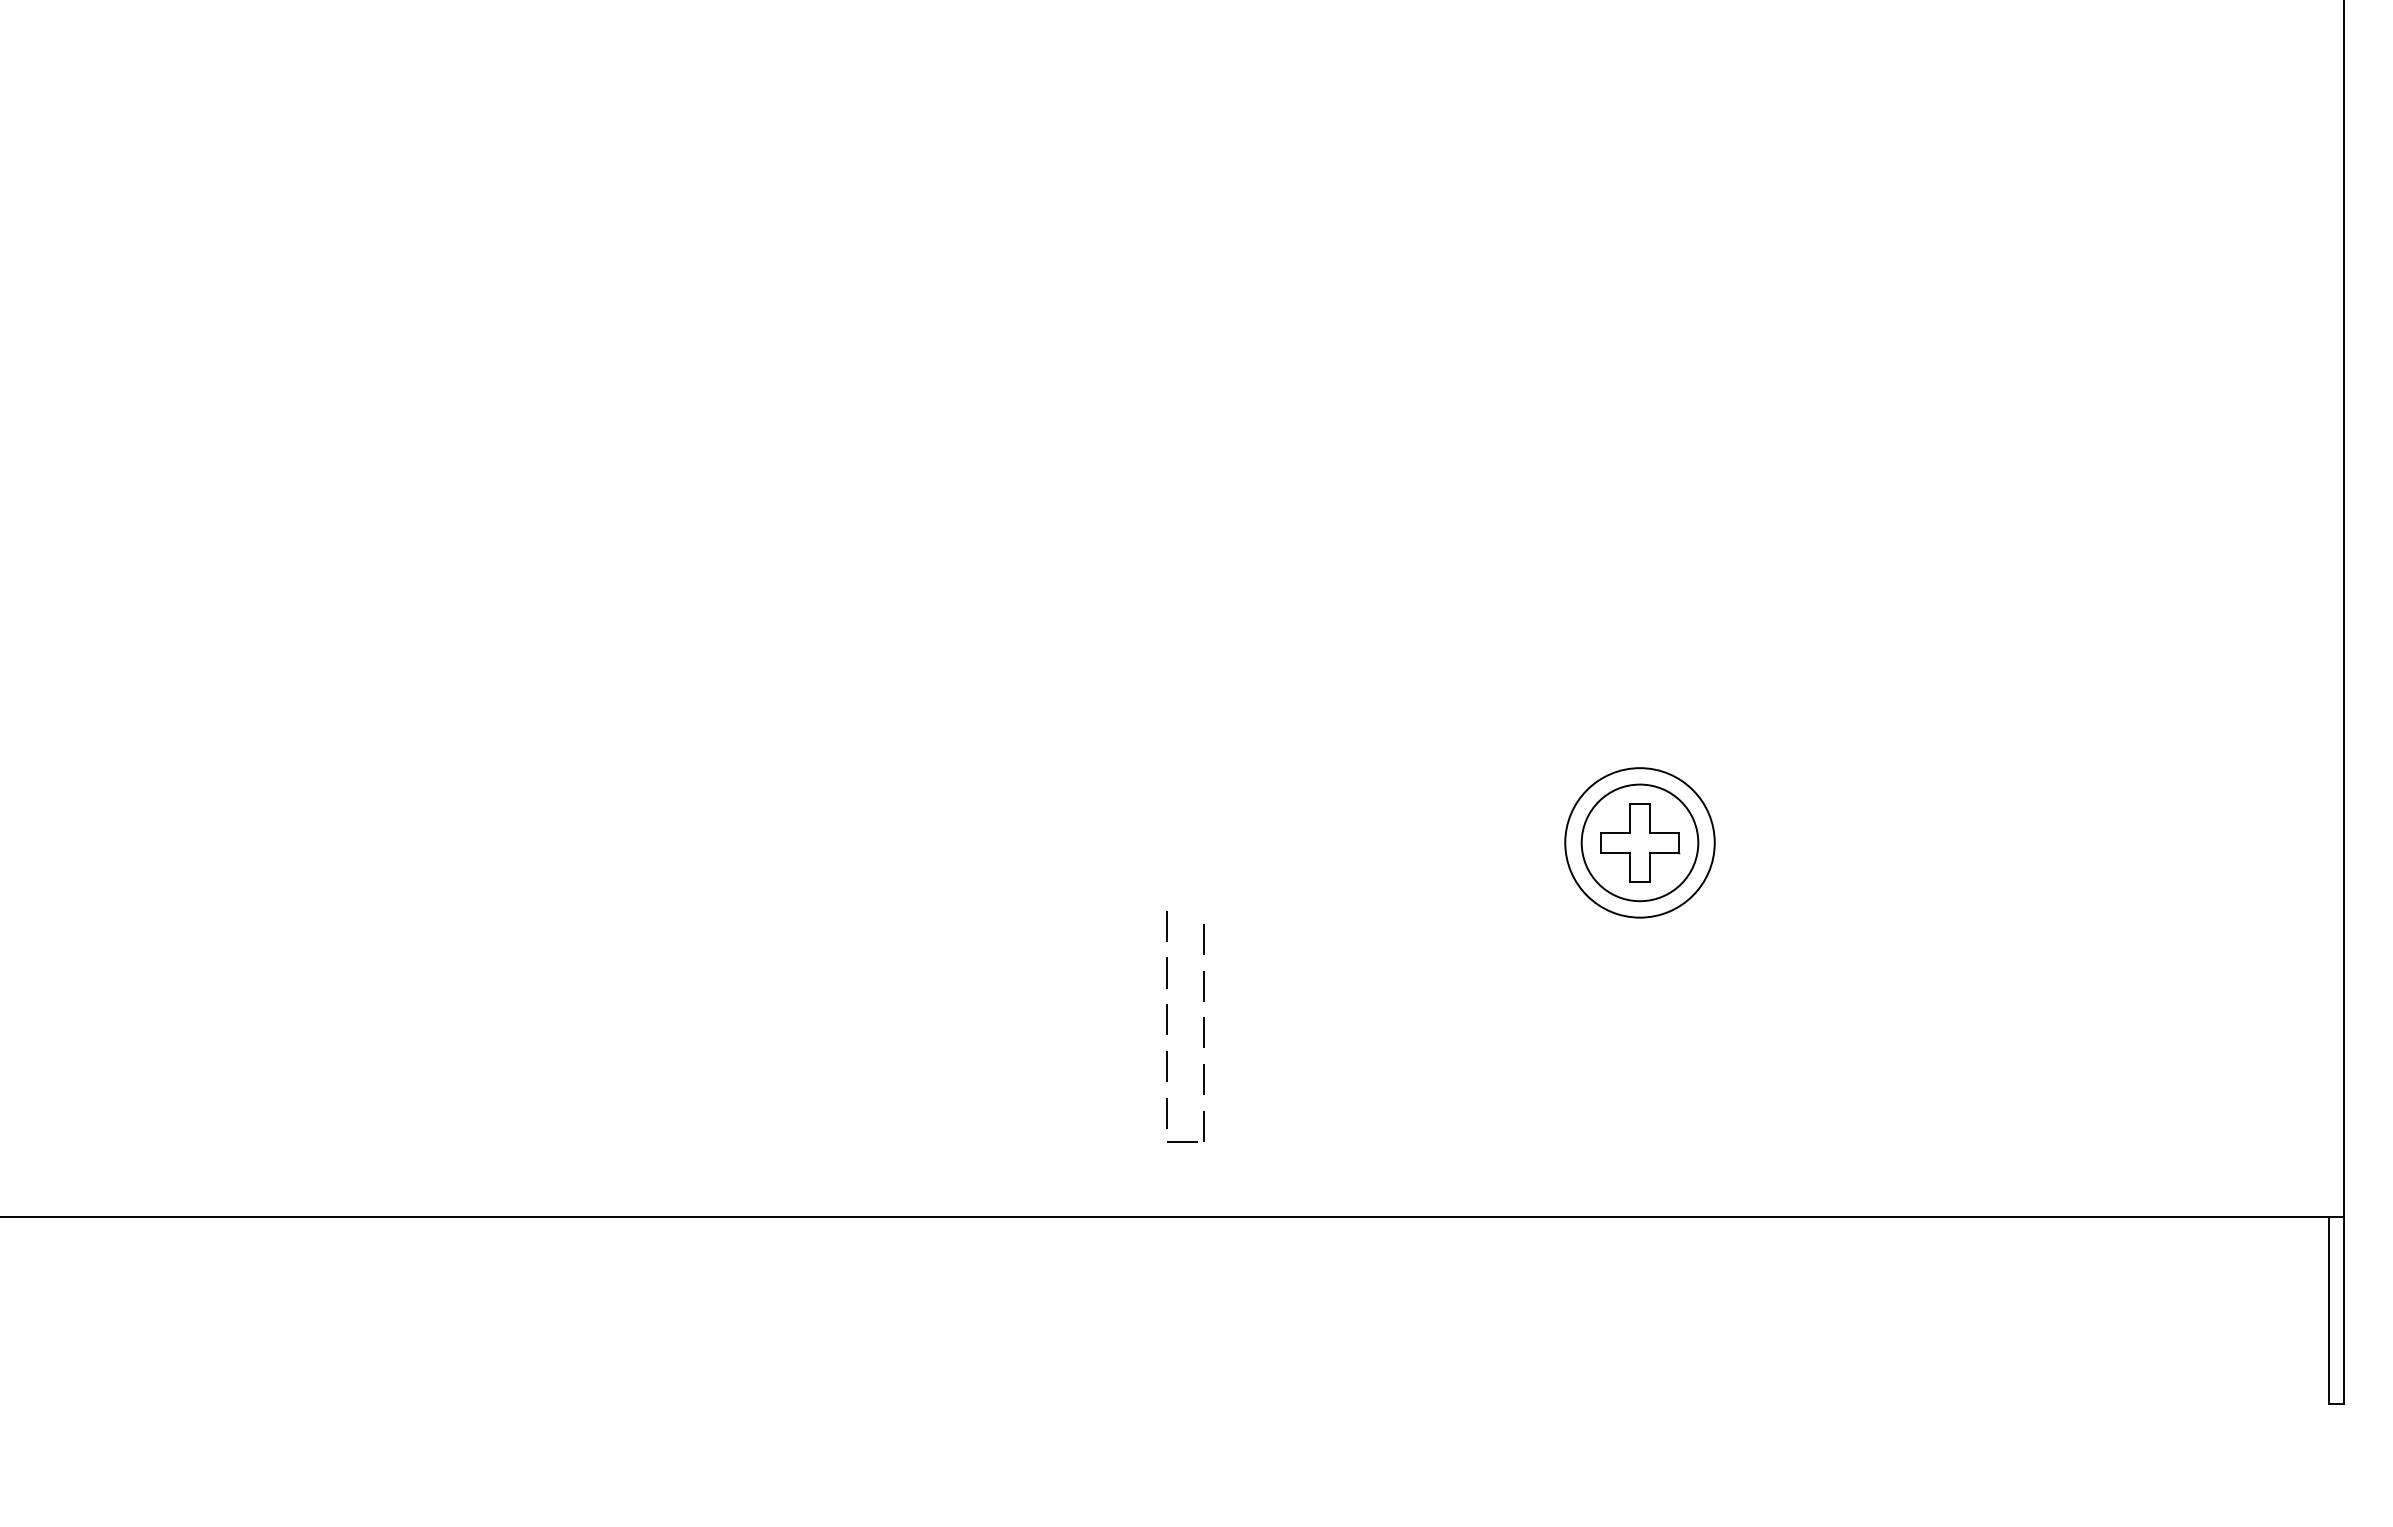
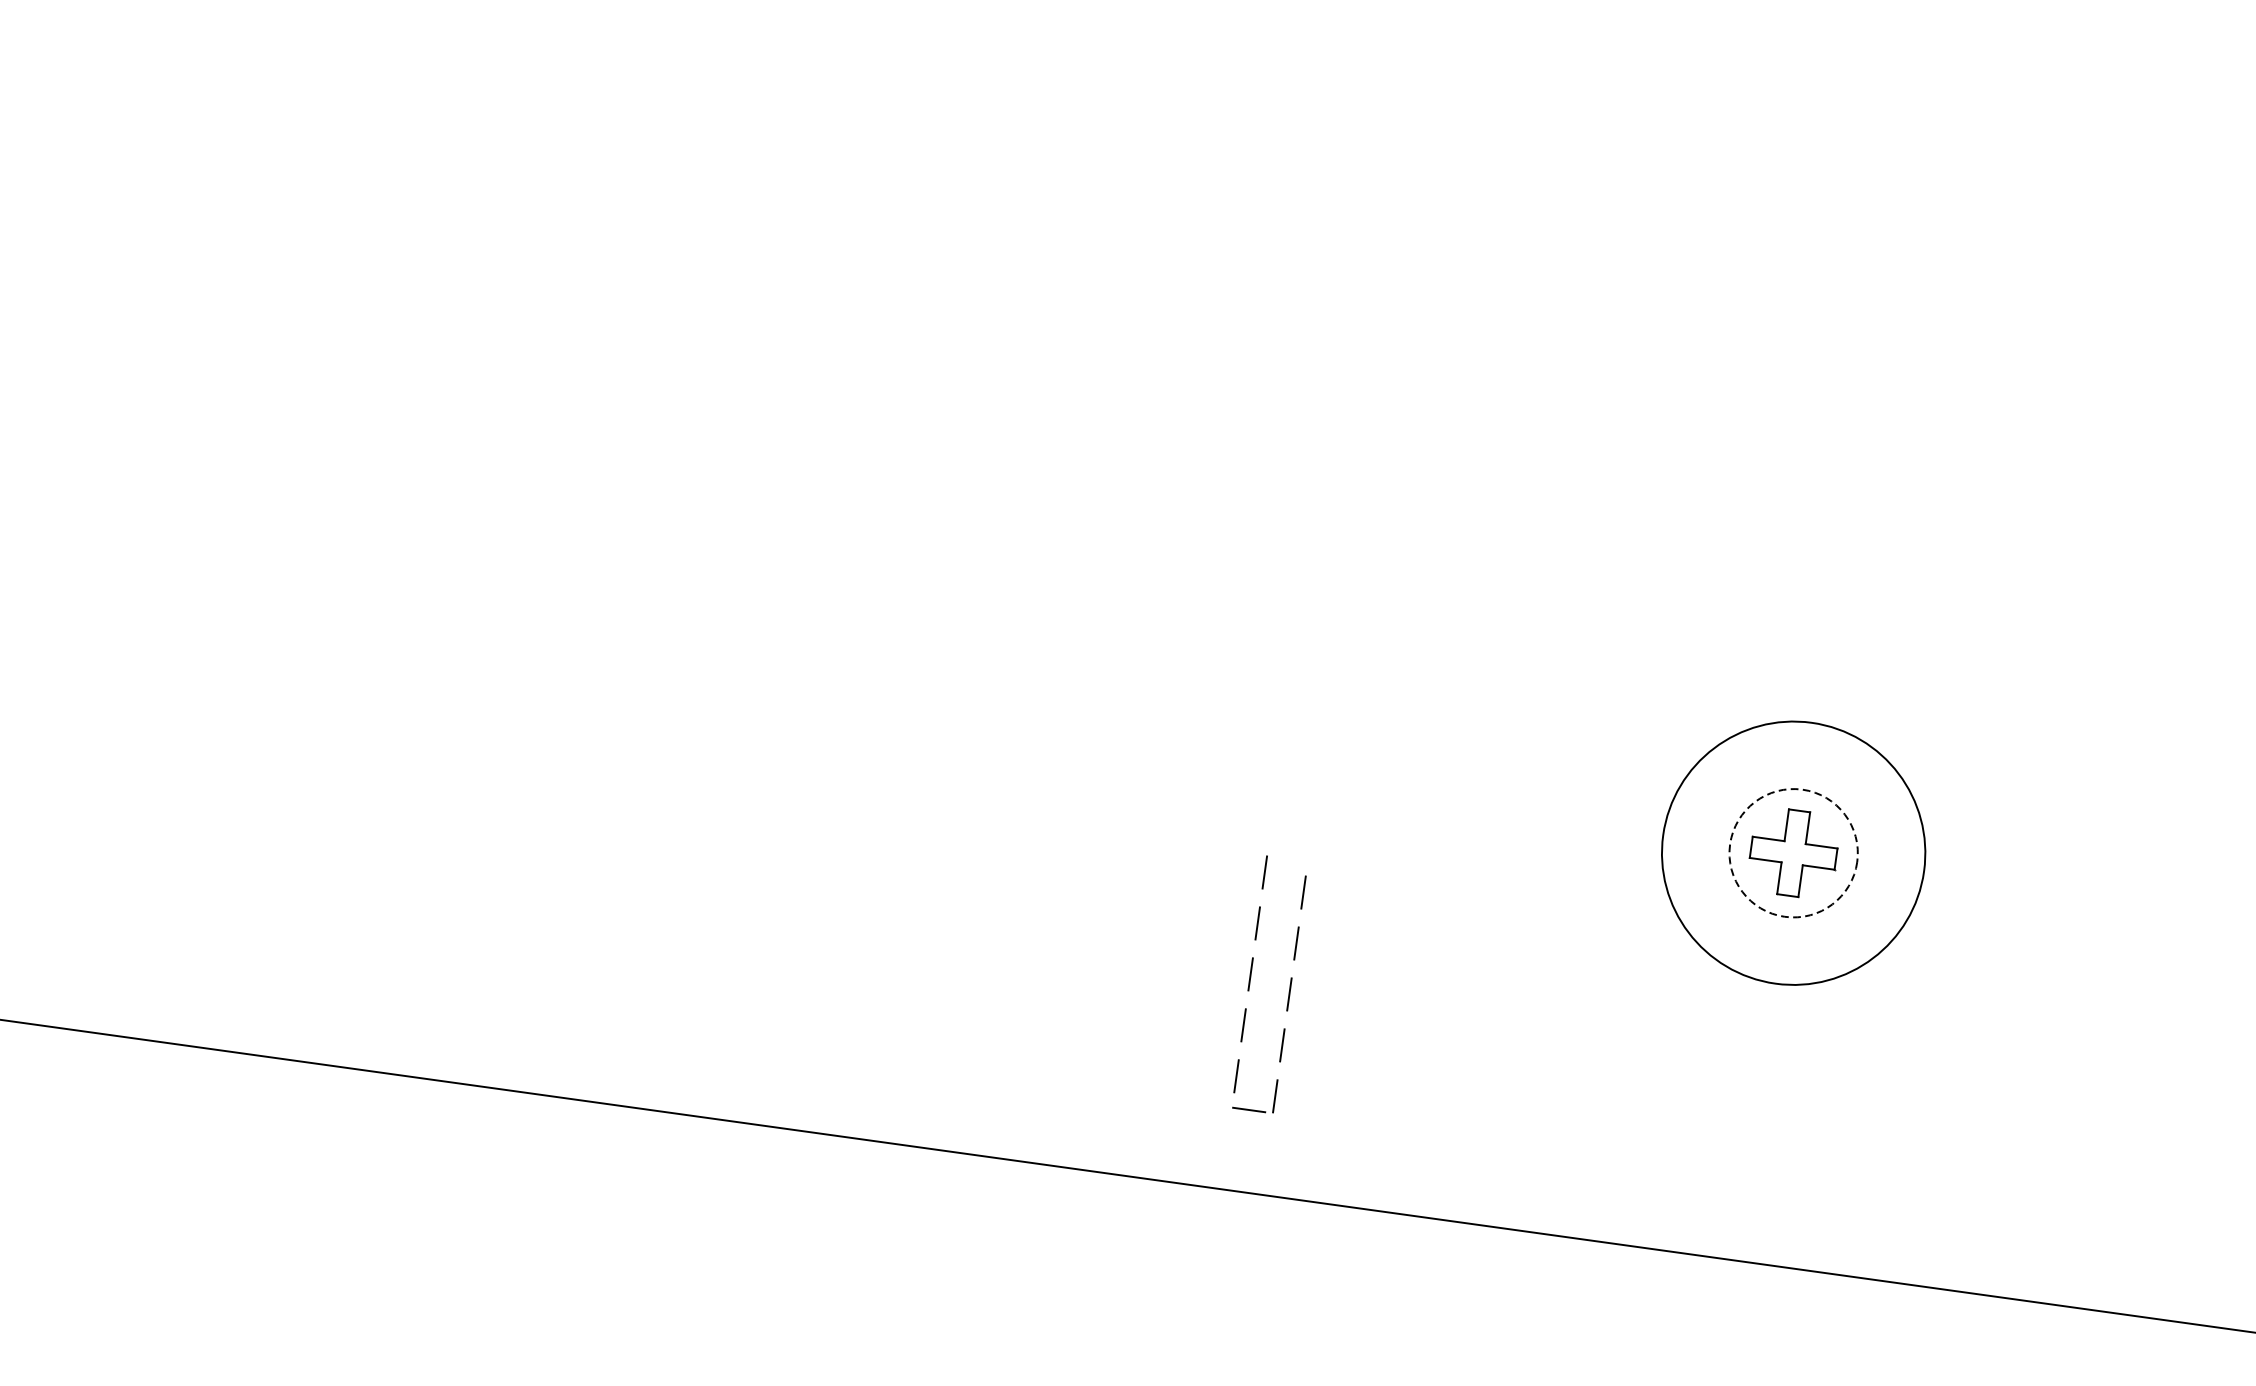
circle: (1639, 842) -> (1793, 852), size x1.6
circle: (1639, 842) -> (1793, 852), solid -> dashed

